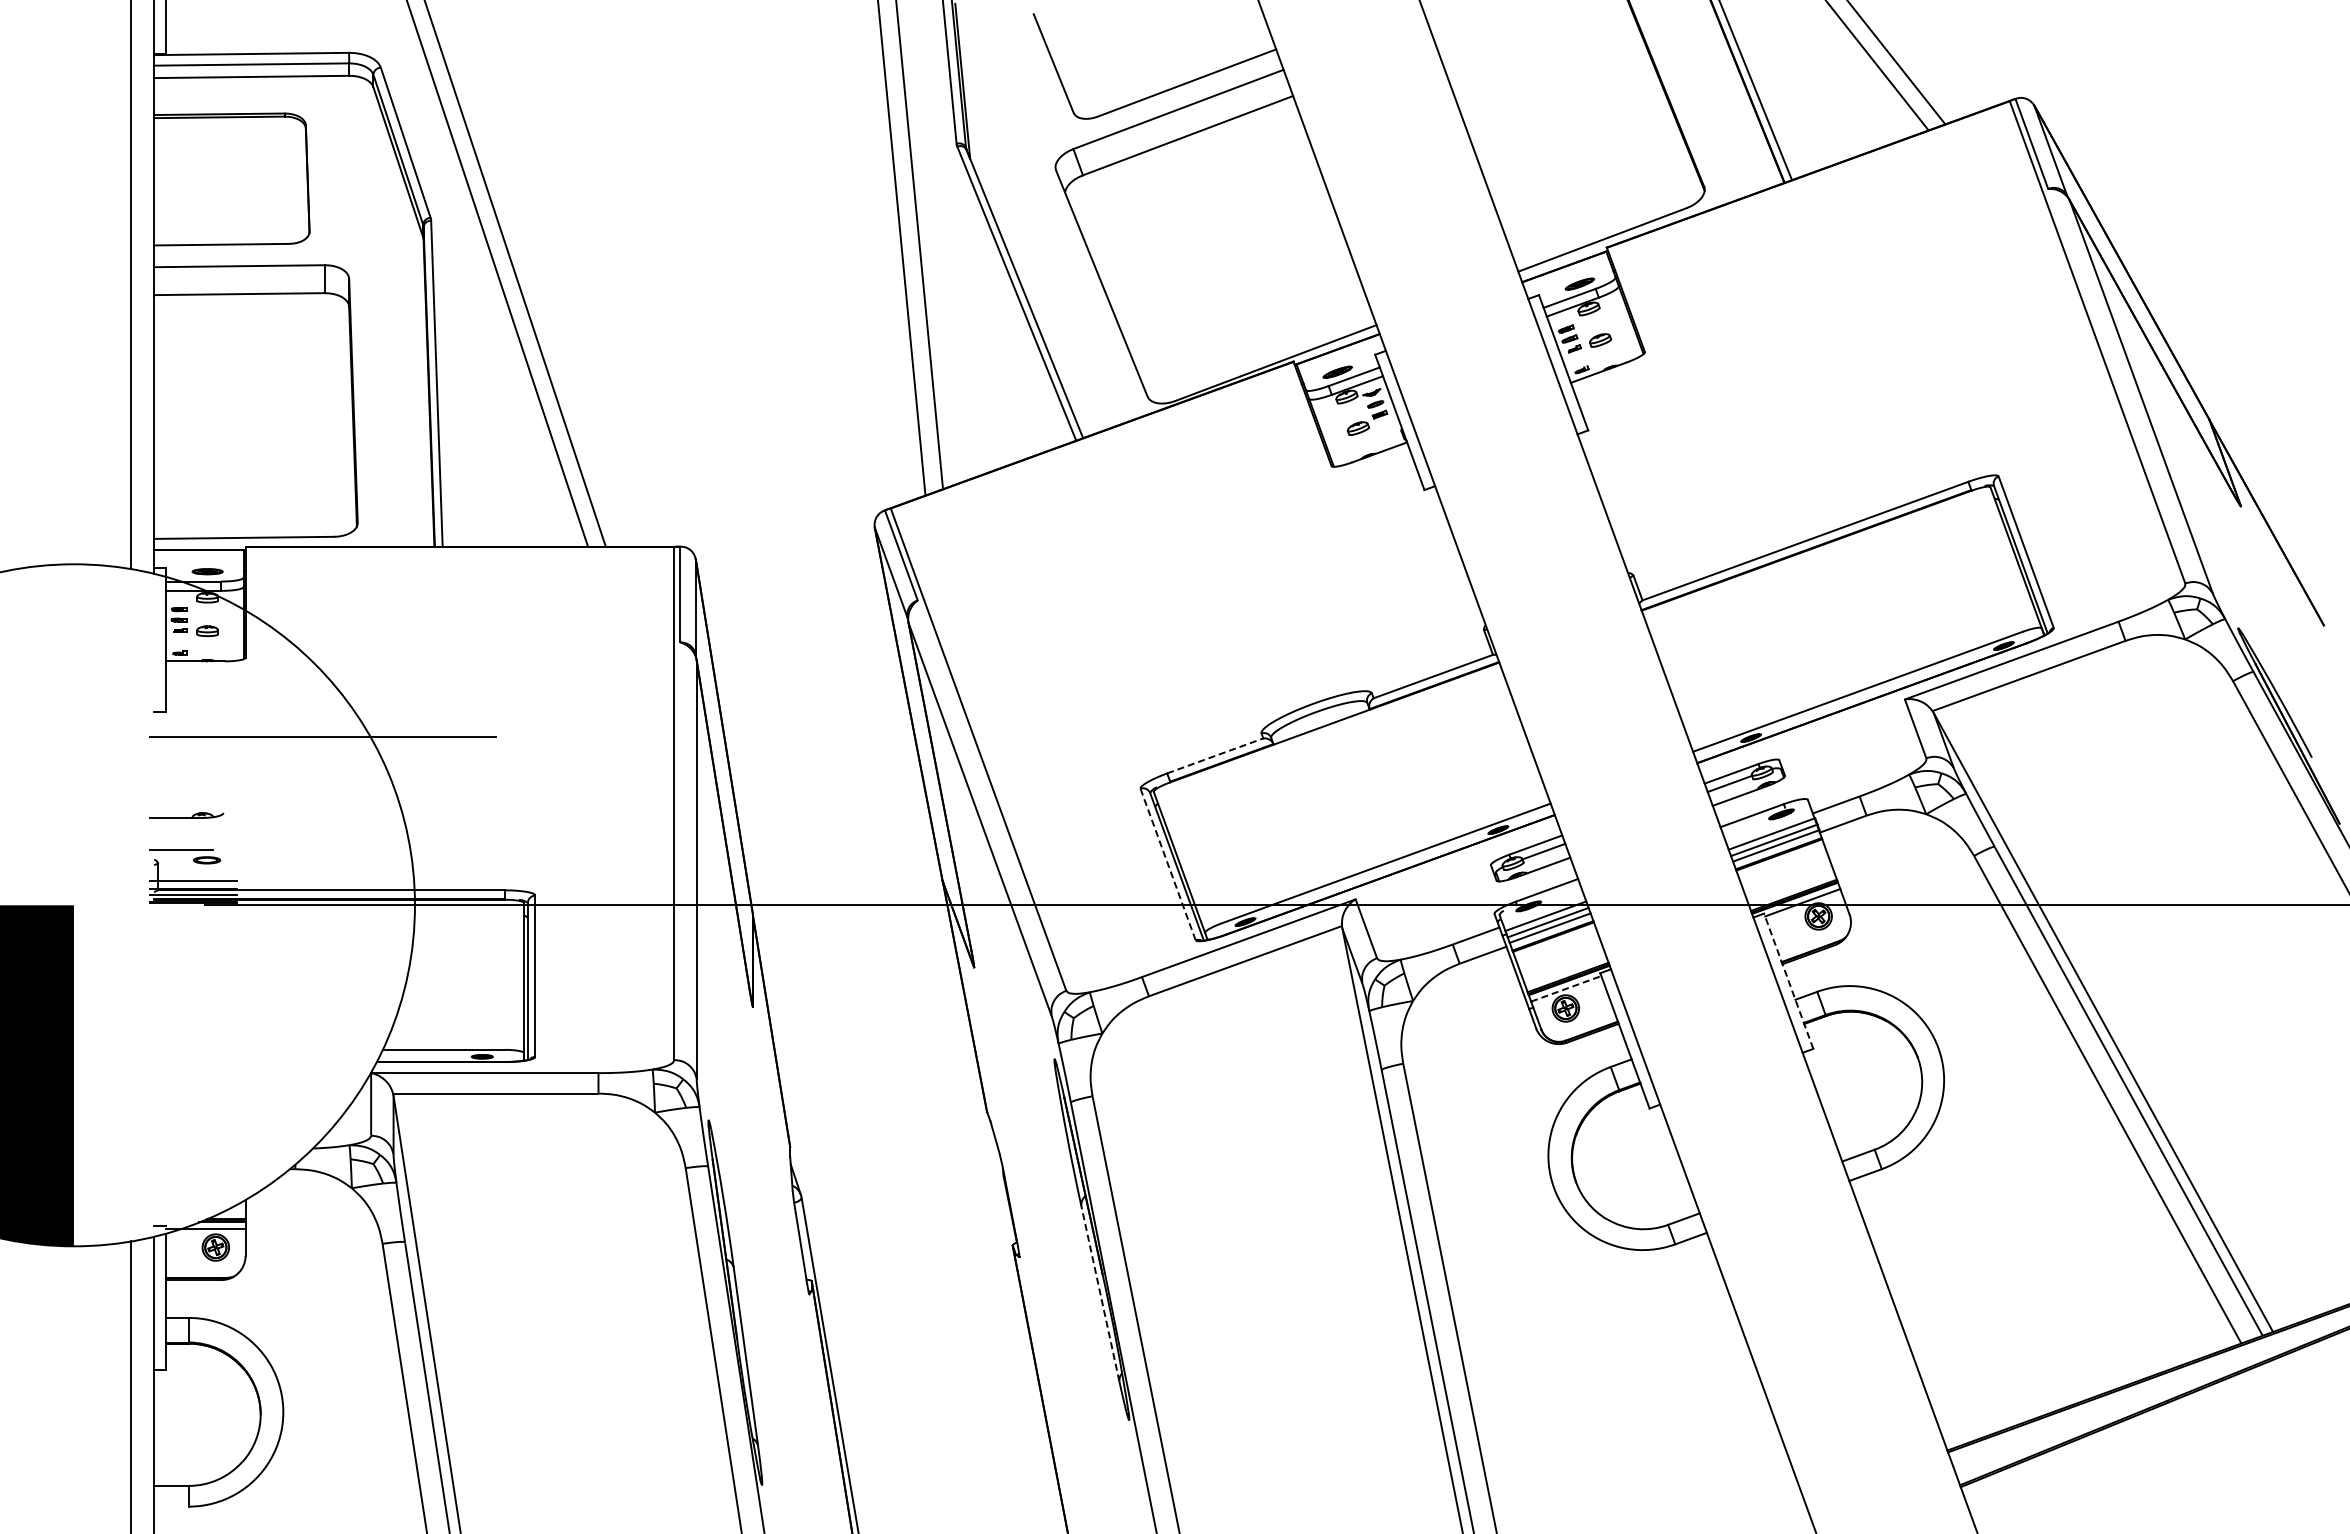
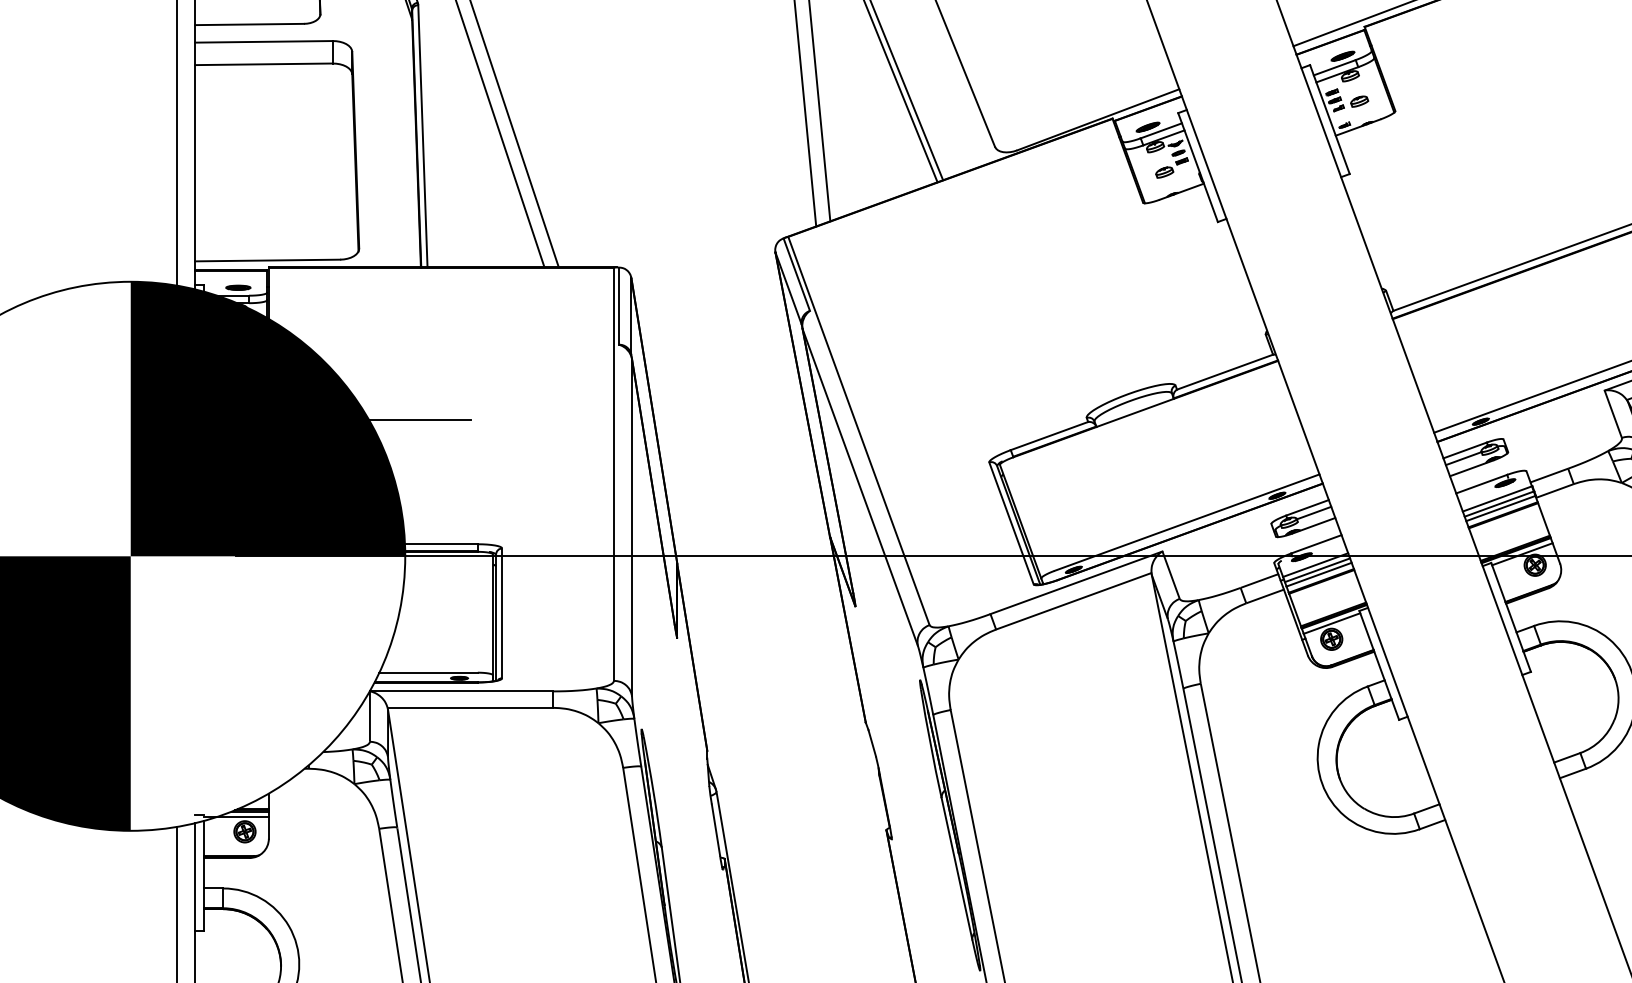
fill: (243, 734) -> (267, 418), added
line: (1215, 755) -> (1049, 435), dashed -> solid
line: (1168, 864) -> (1011, 523), dashed -> solid
line: (1788, 981) -> (1510, 617), dashed -> solid
line: (1566, 988) -> (1332, 623), dashed -> solid
line: (1100, 1293) -> (957, 868), dashed -> solid

